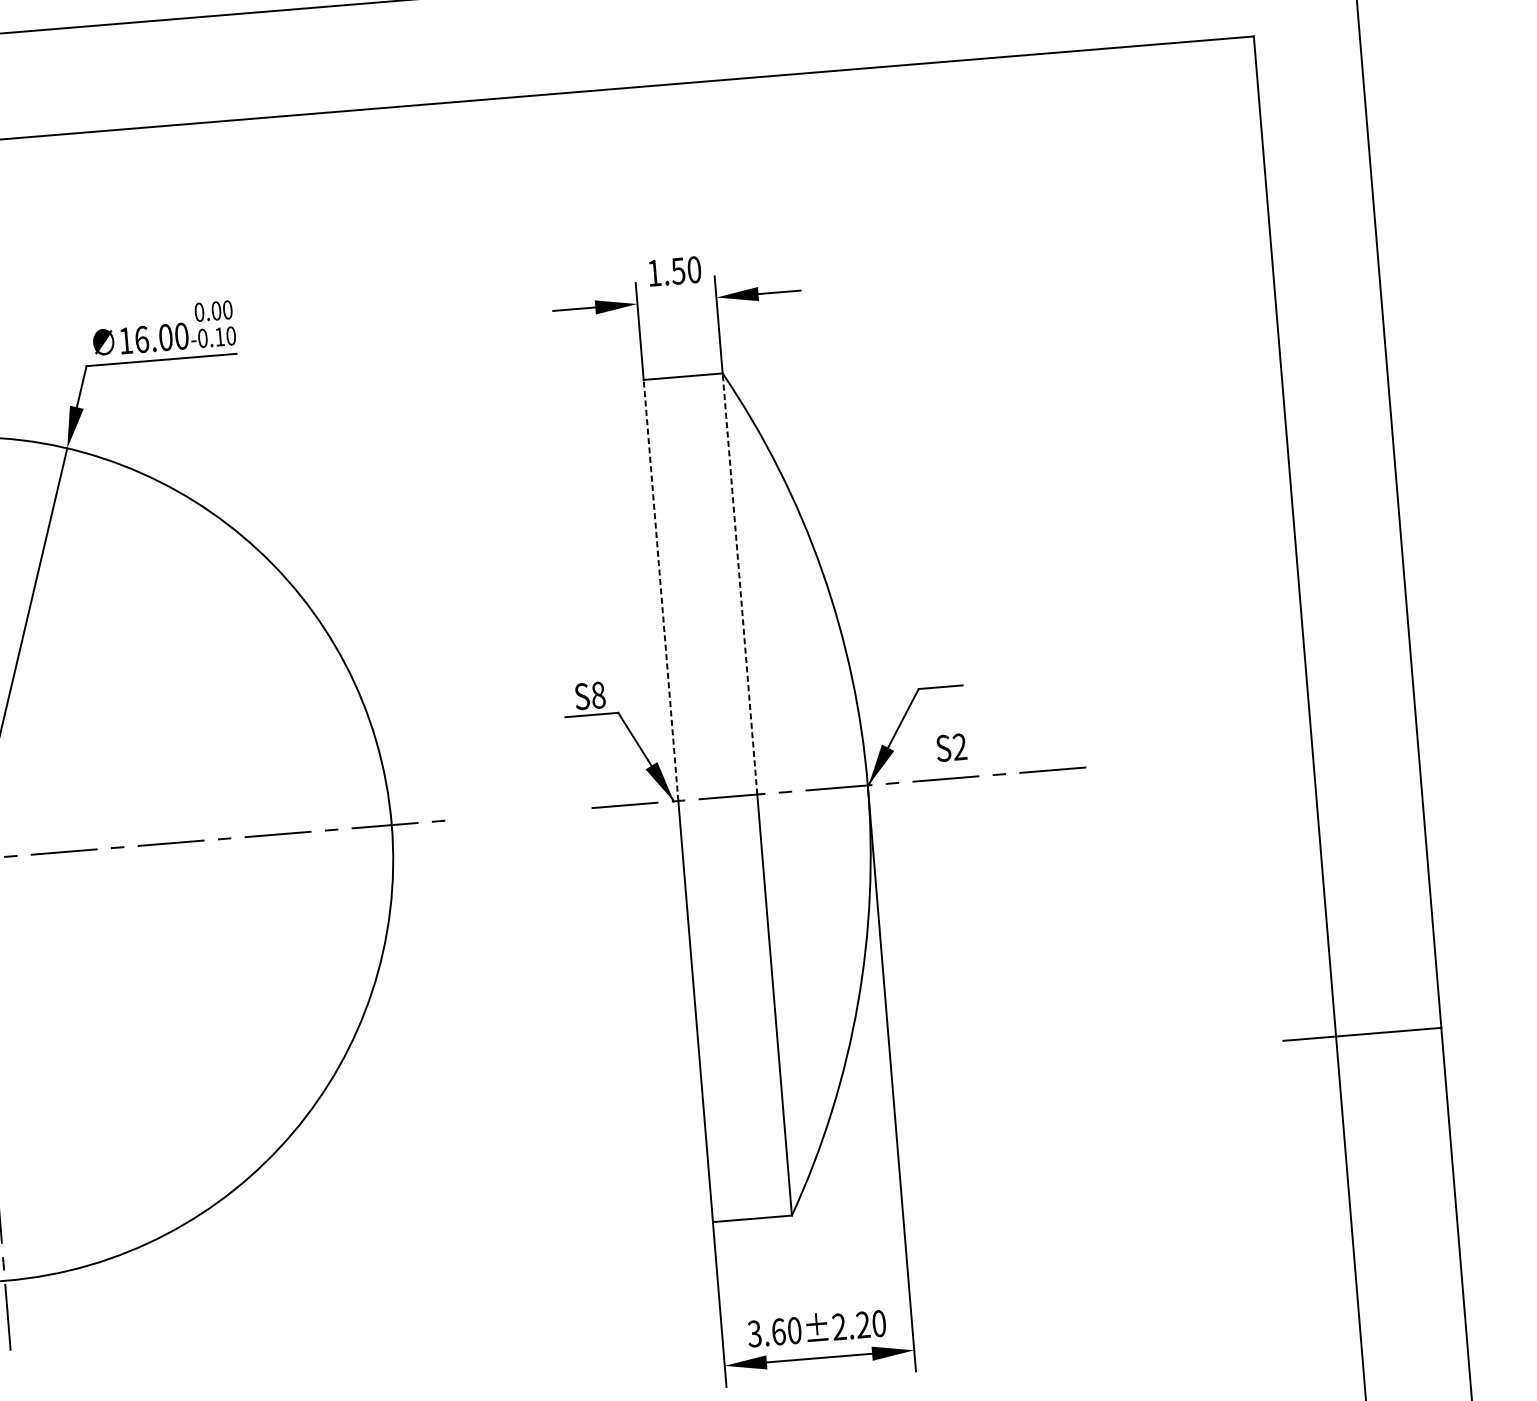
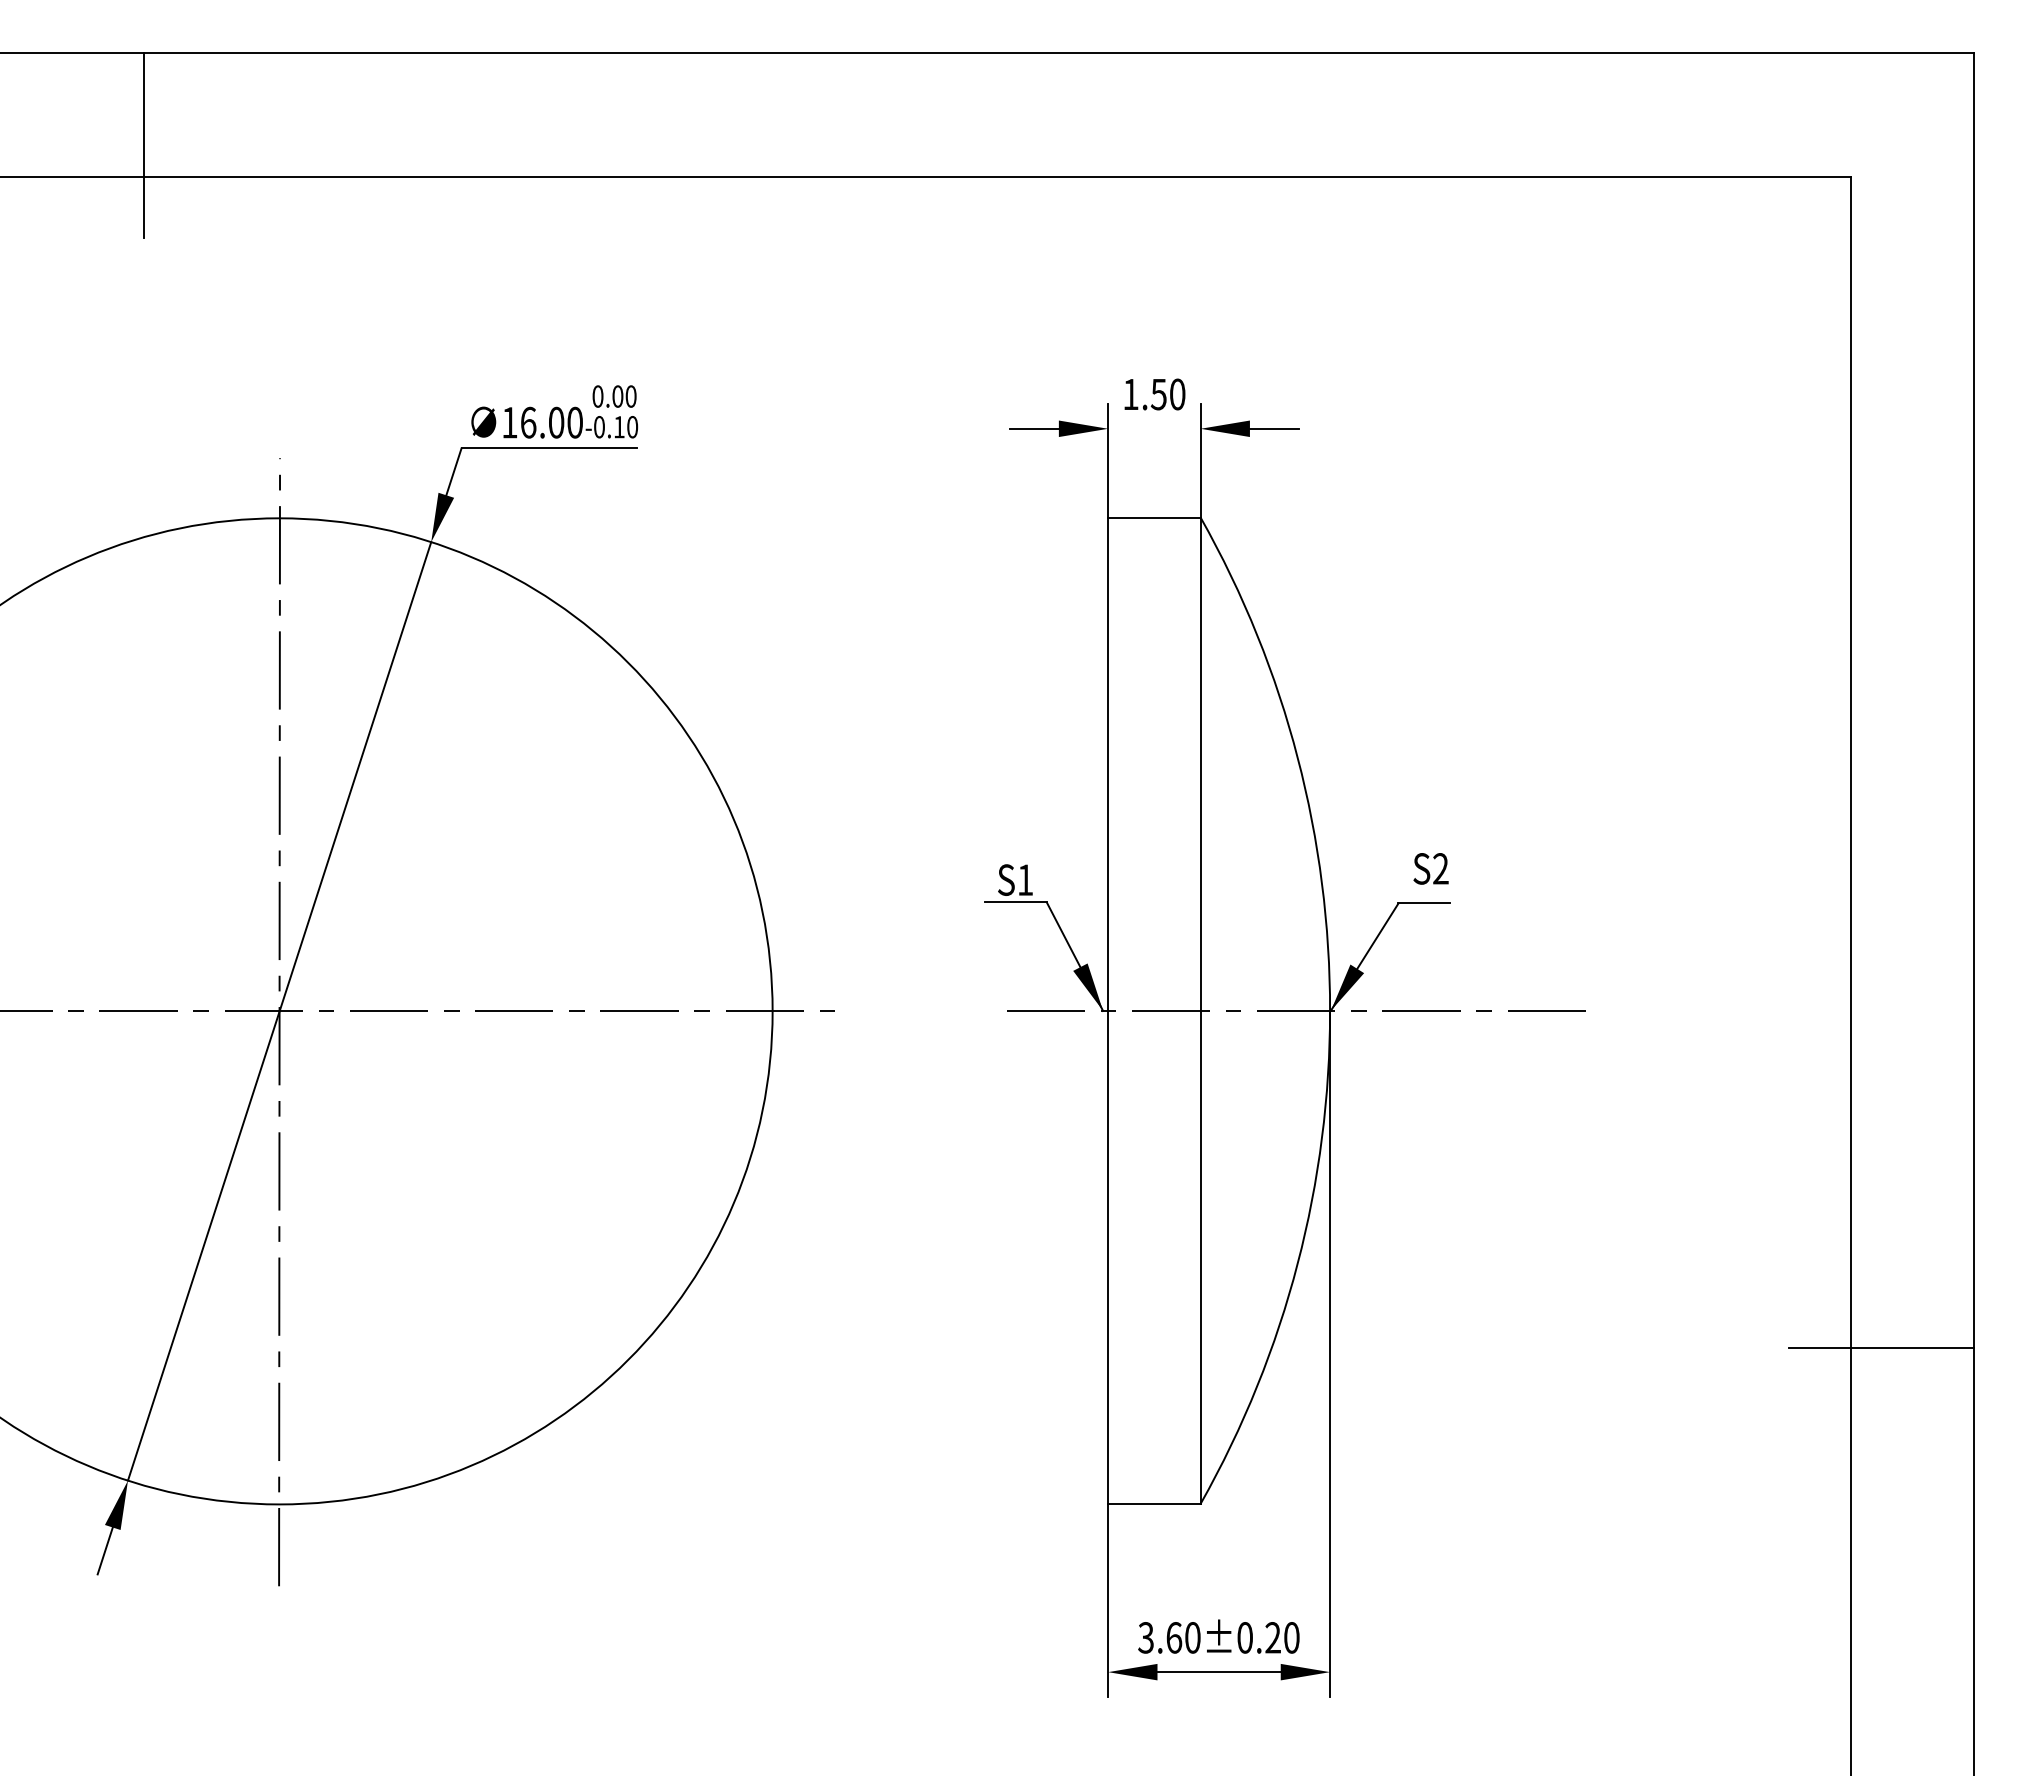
line: (739, 584) -> (1200, 764), dashed -> solid
line: (661, 590) -> (1108, 764), dashed -> solid
text: (598, 694) -> (1025, 879), S8 -> S1
text: (951, 747) -> (1430, 868), moved
text: (838, 1326) -> (1244, 1637), 3.60±2.20 -> 3.60±0.20

